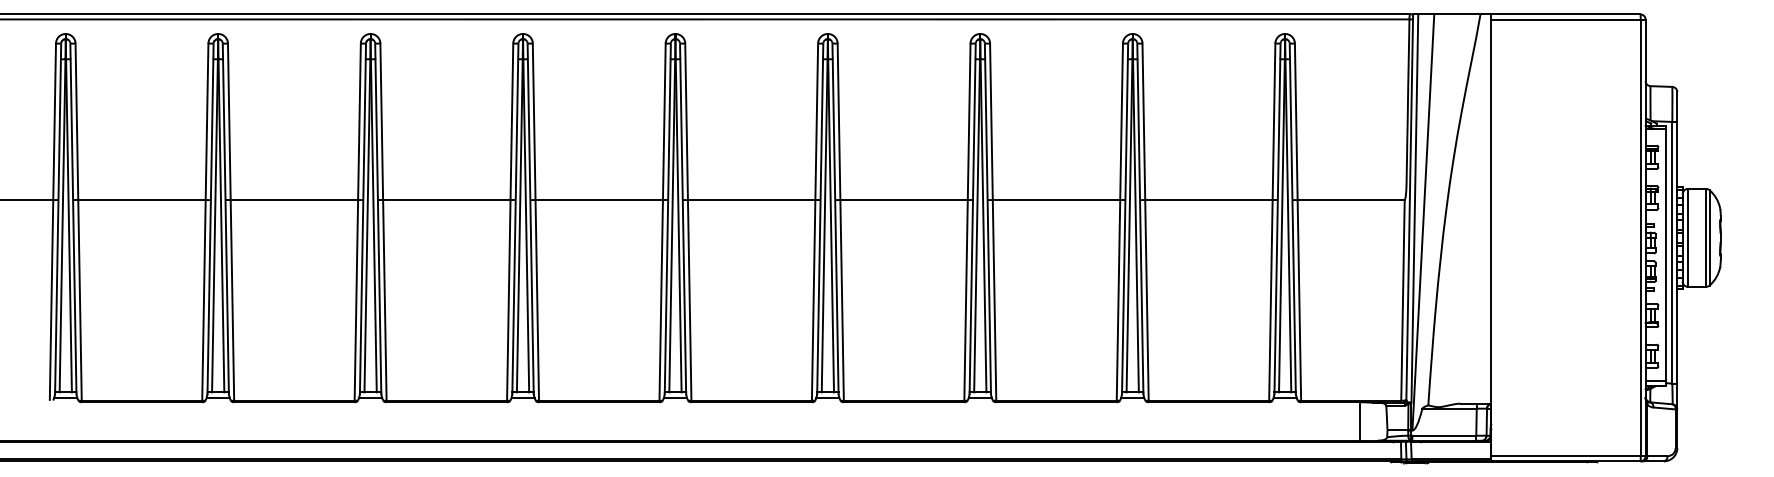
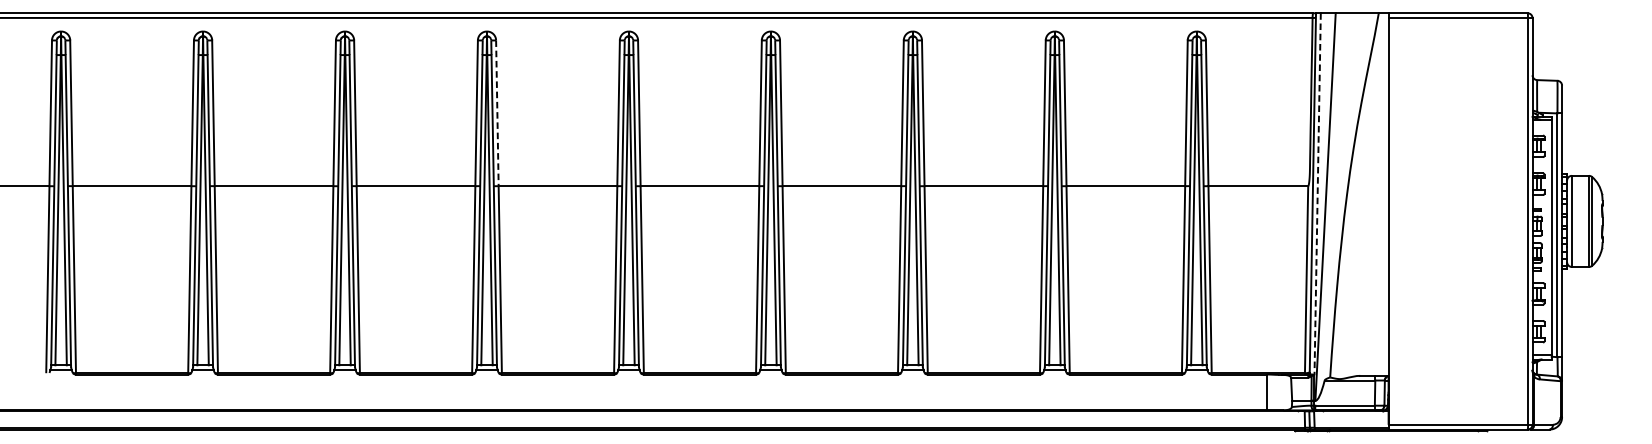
line: (534, 122) -> (497, 113), solid -> dashed
line: (1414, 209) -> (1317, 194), solid -> dashed

